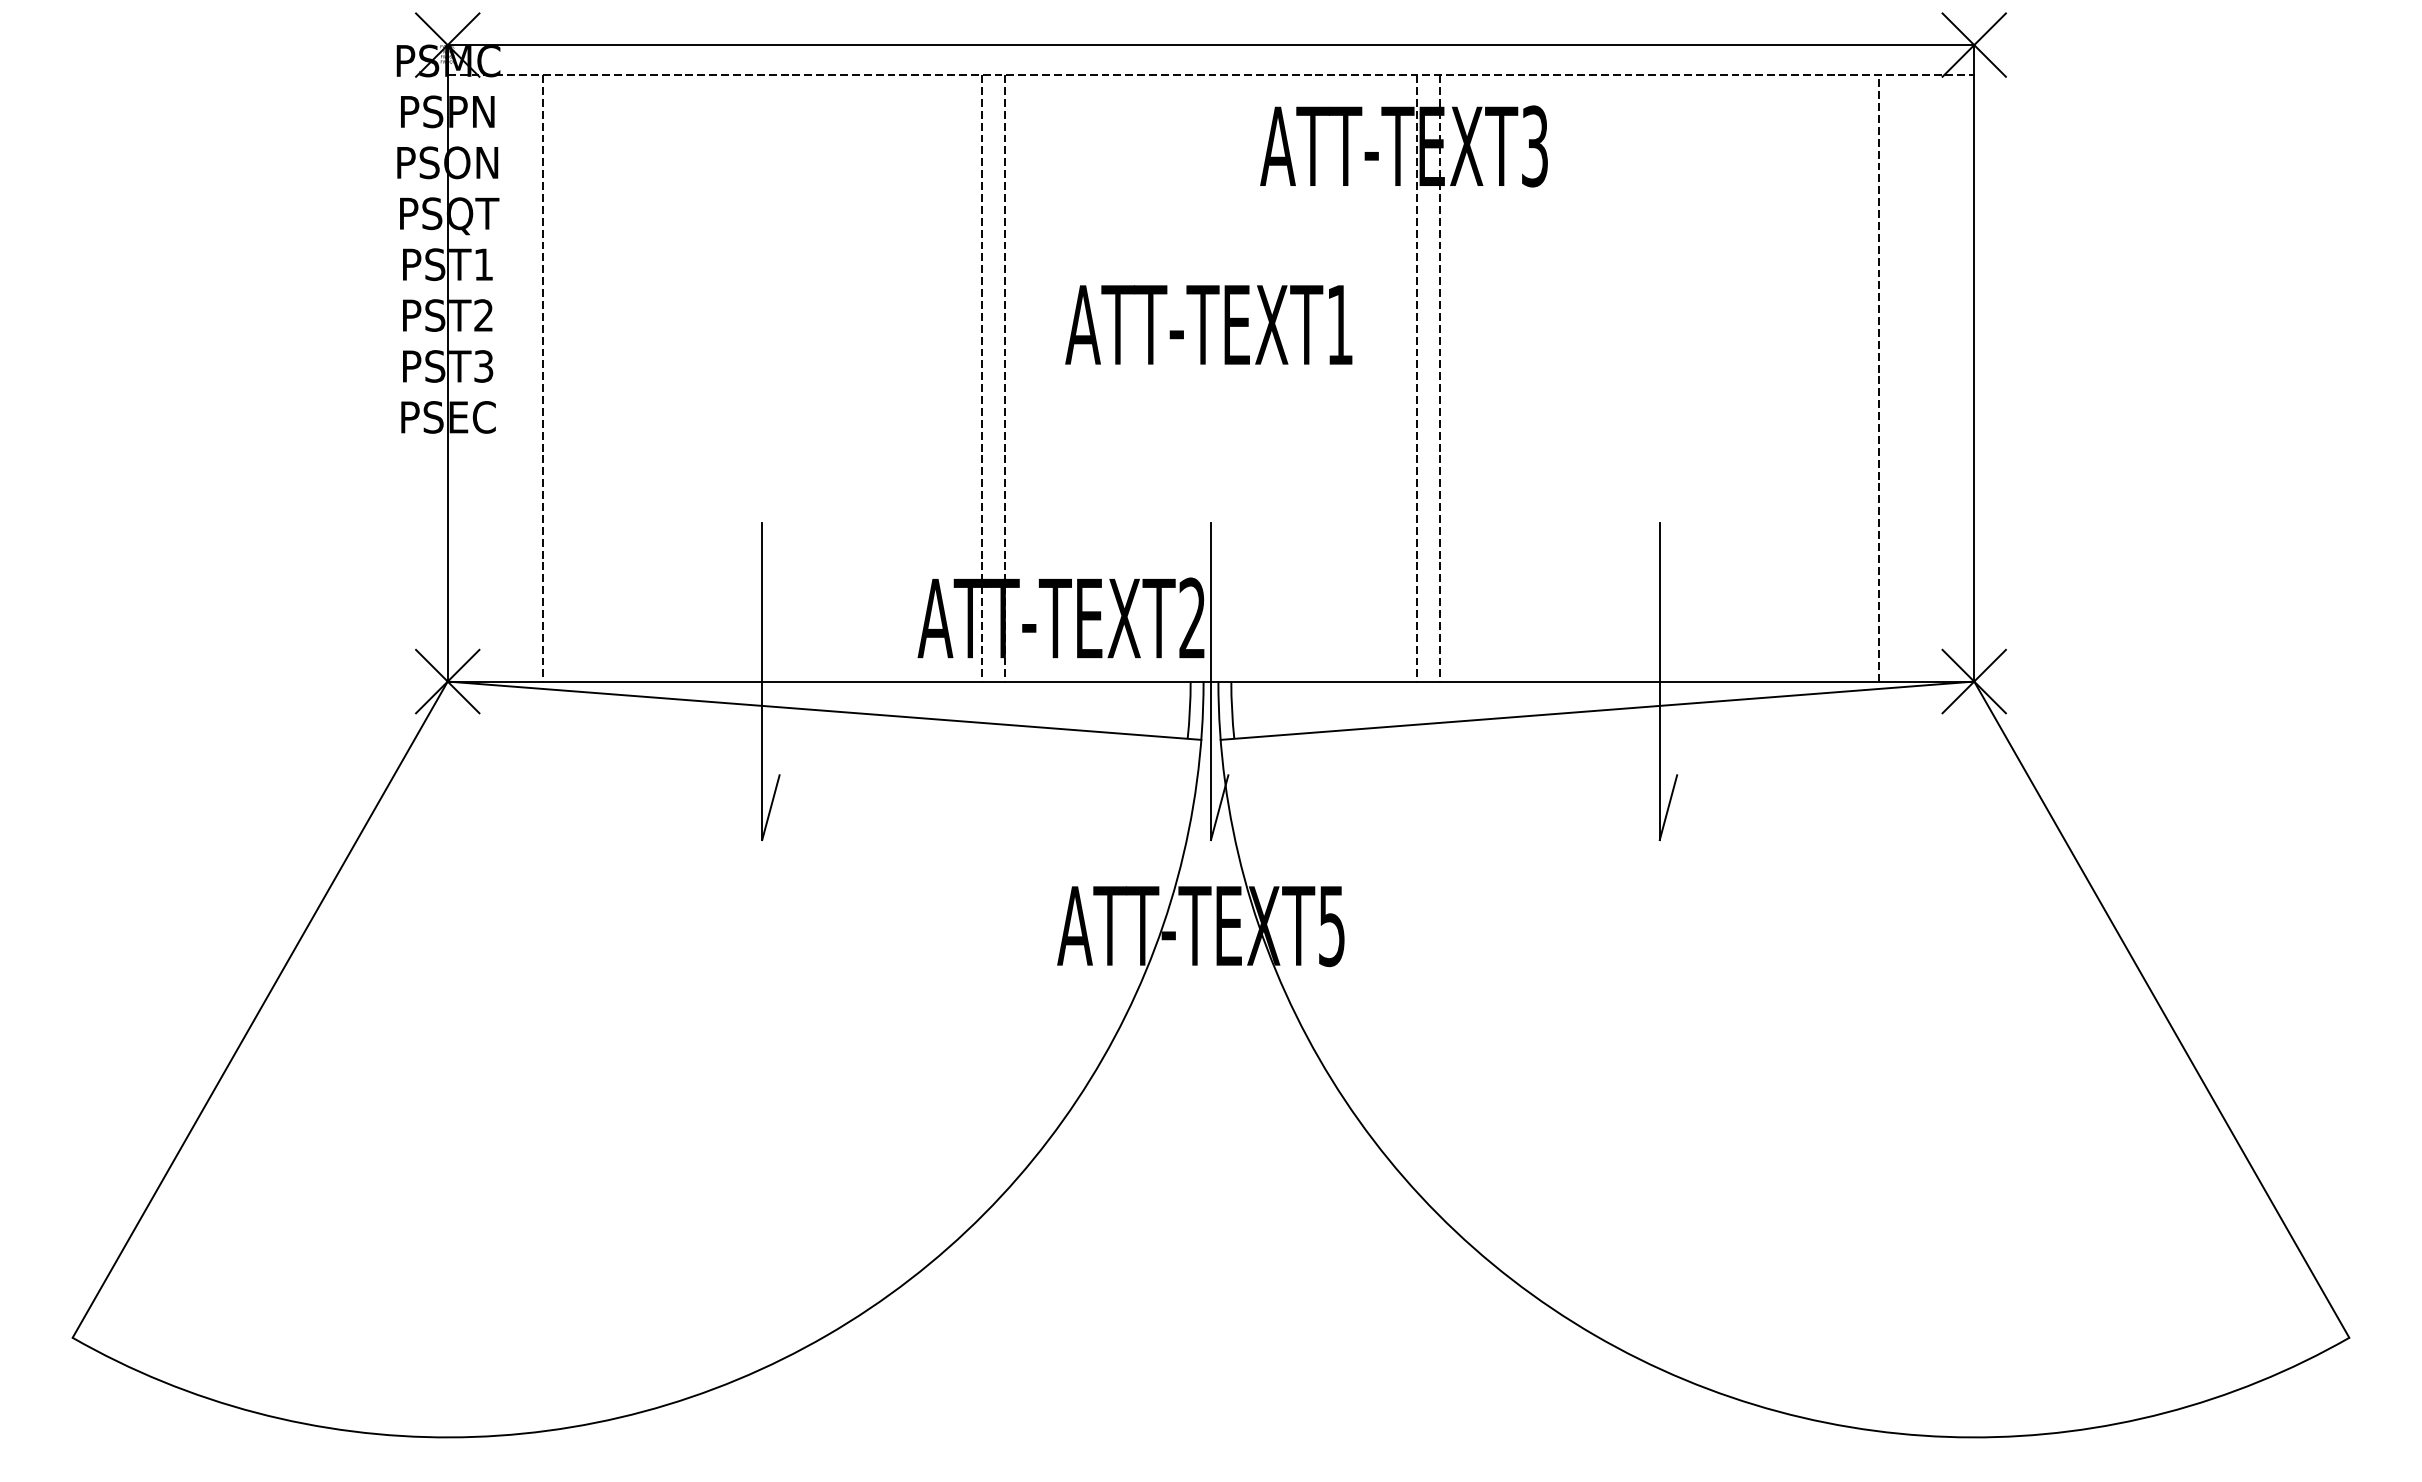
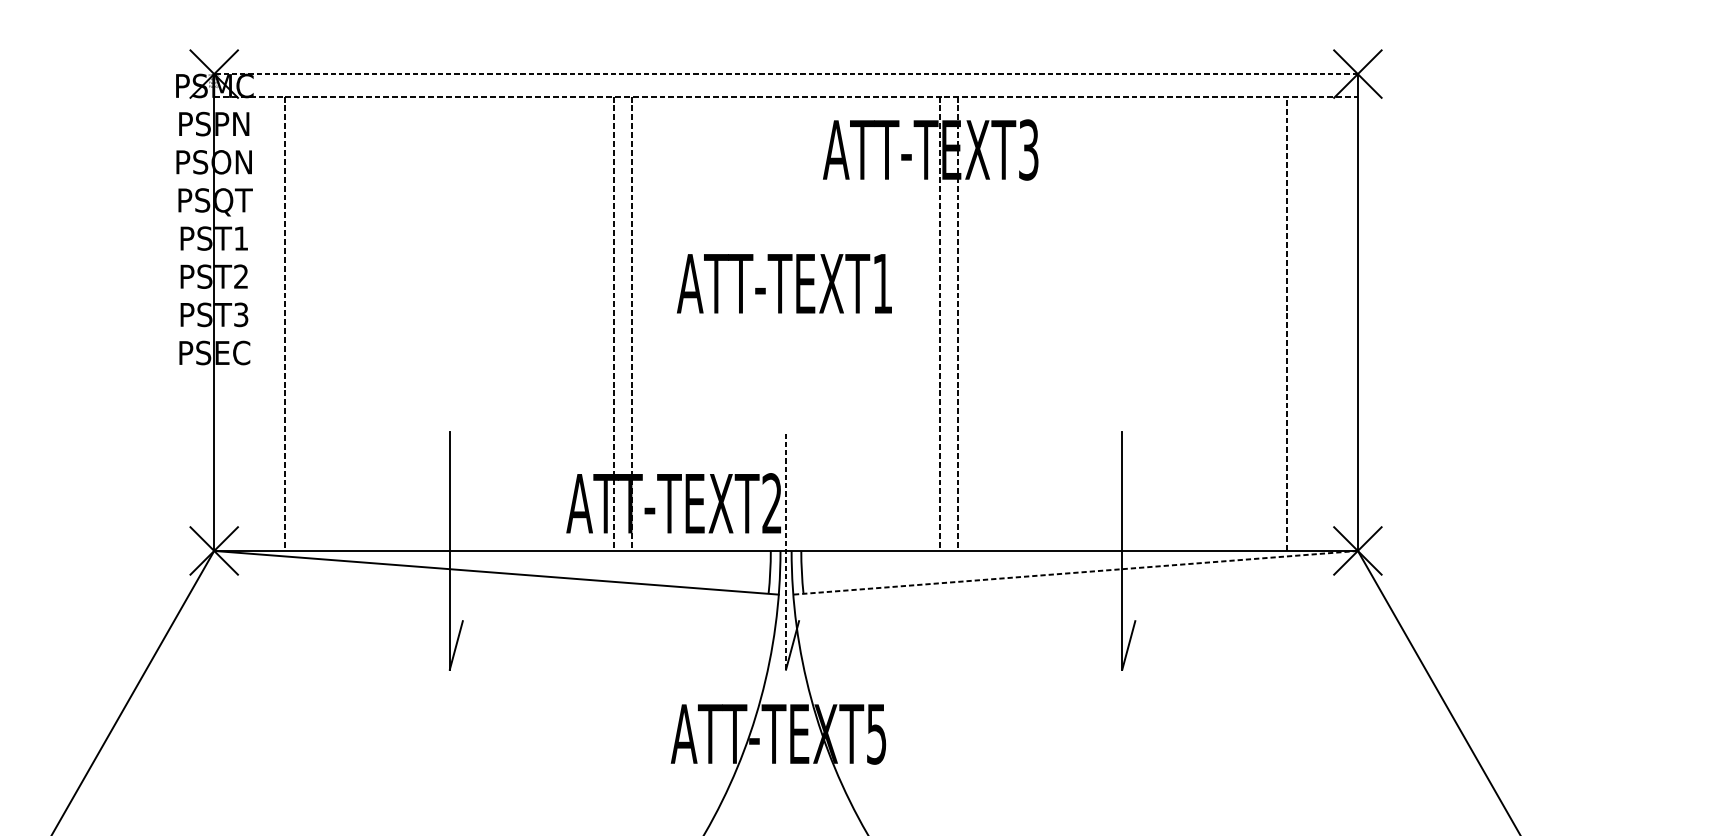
line: (1210, 45) -> (785, 74), solid -> dashed
line: (1211, 681) -> (786, 550), solid -> dashed
line: (1597, 710) -> (1075, 572), solid -> dashed

